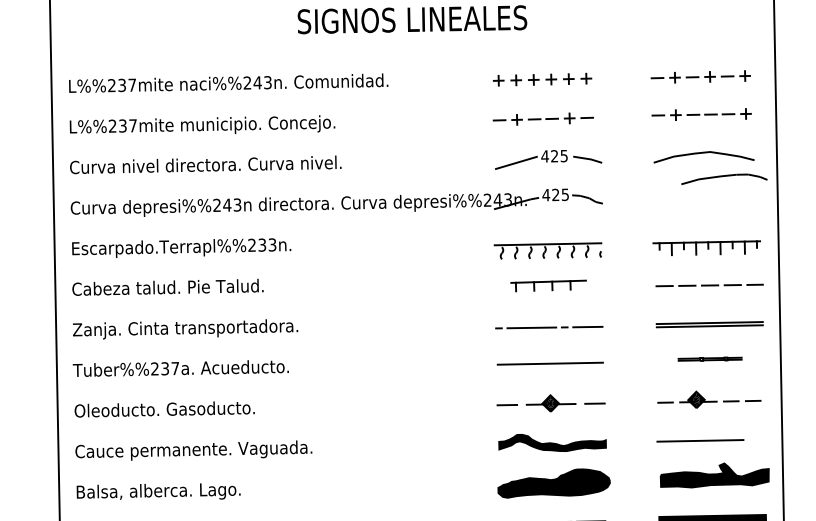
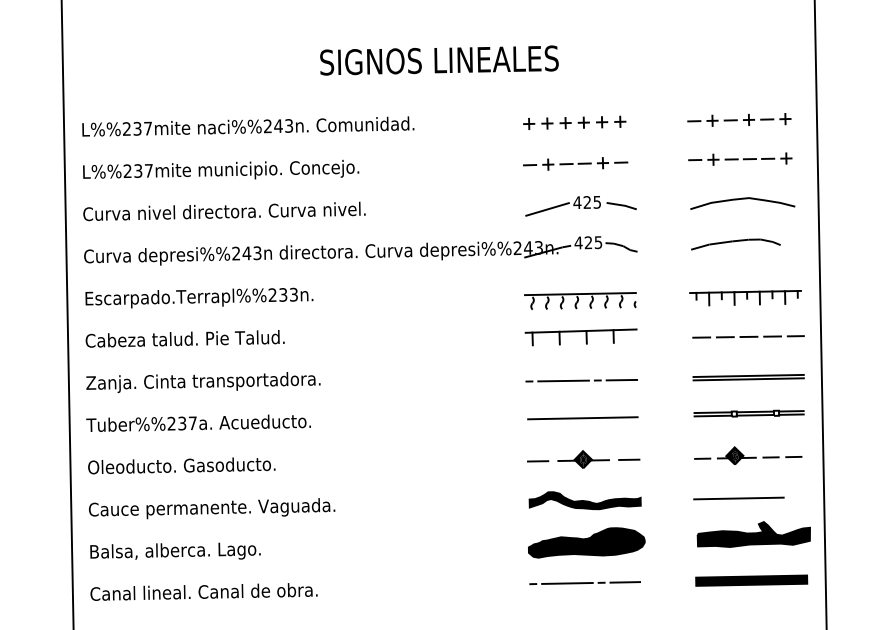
curve: (723, 177) -> (734, 242), moved
part: (548, 286) -> (580, 337), size x1.43
part: (709, 359) -> (748, 413), size x1.67

